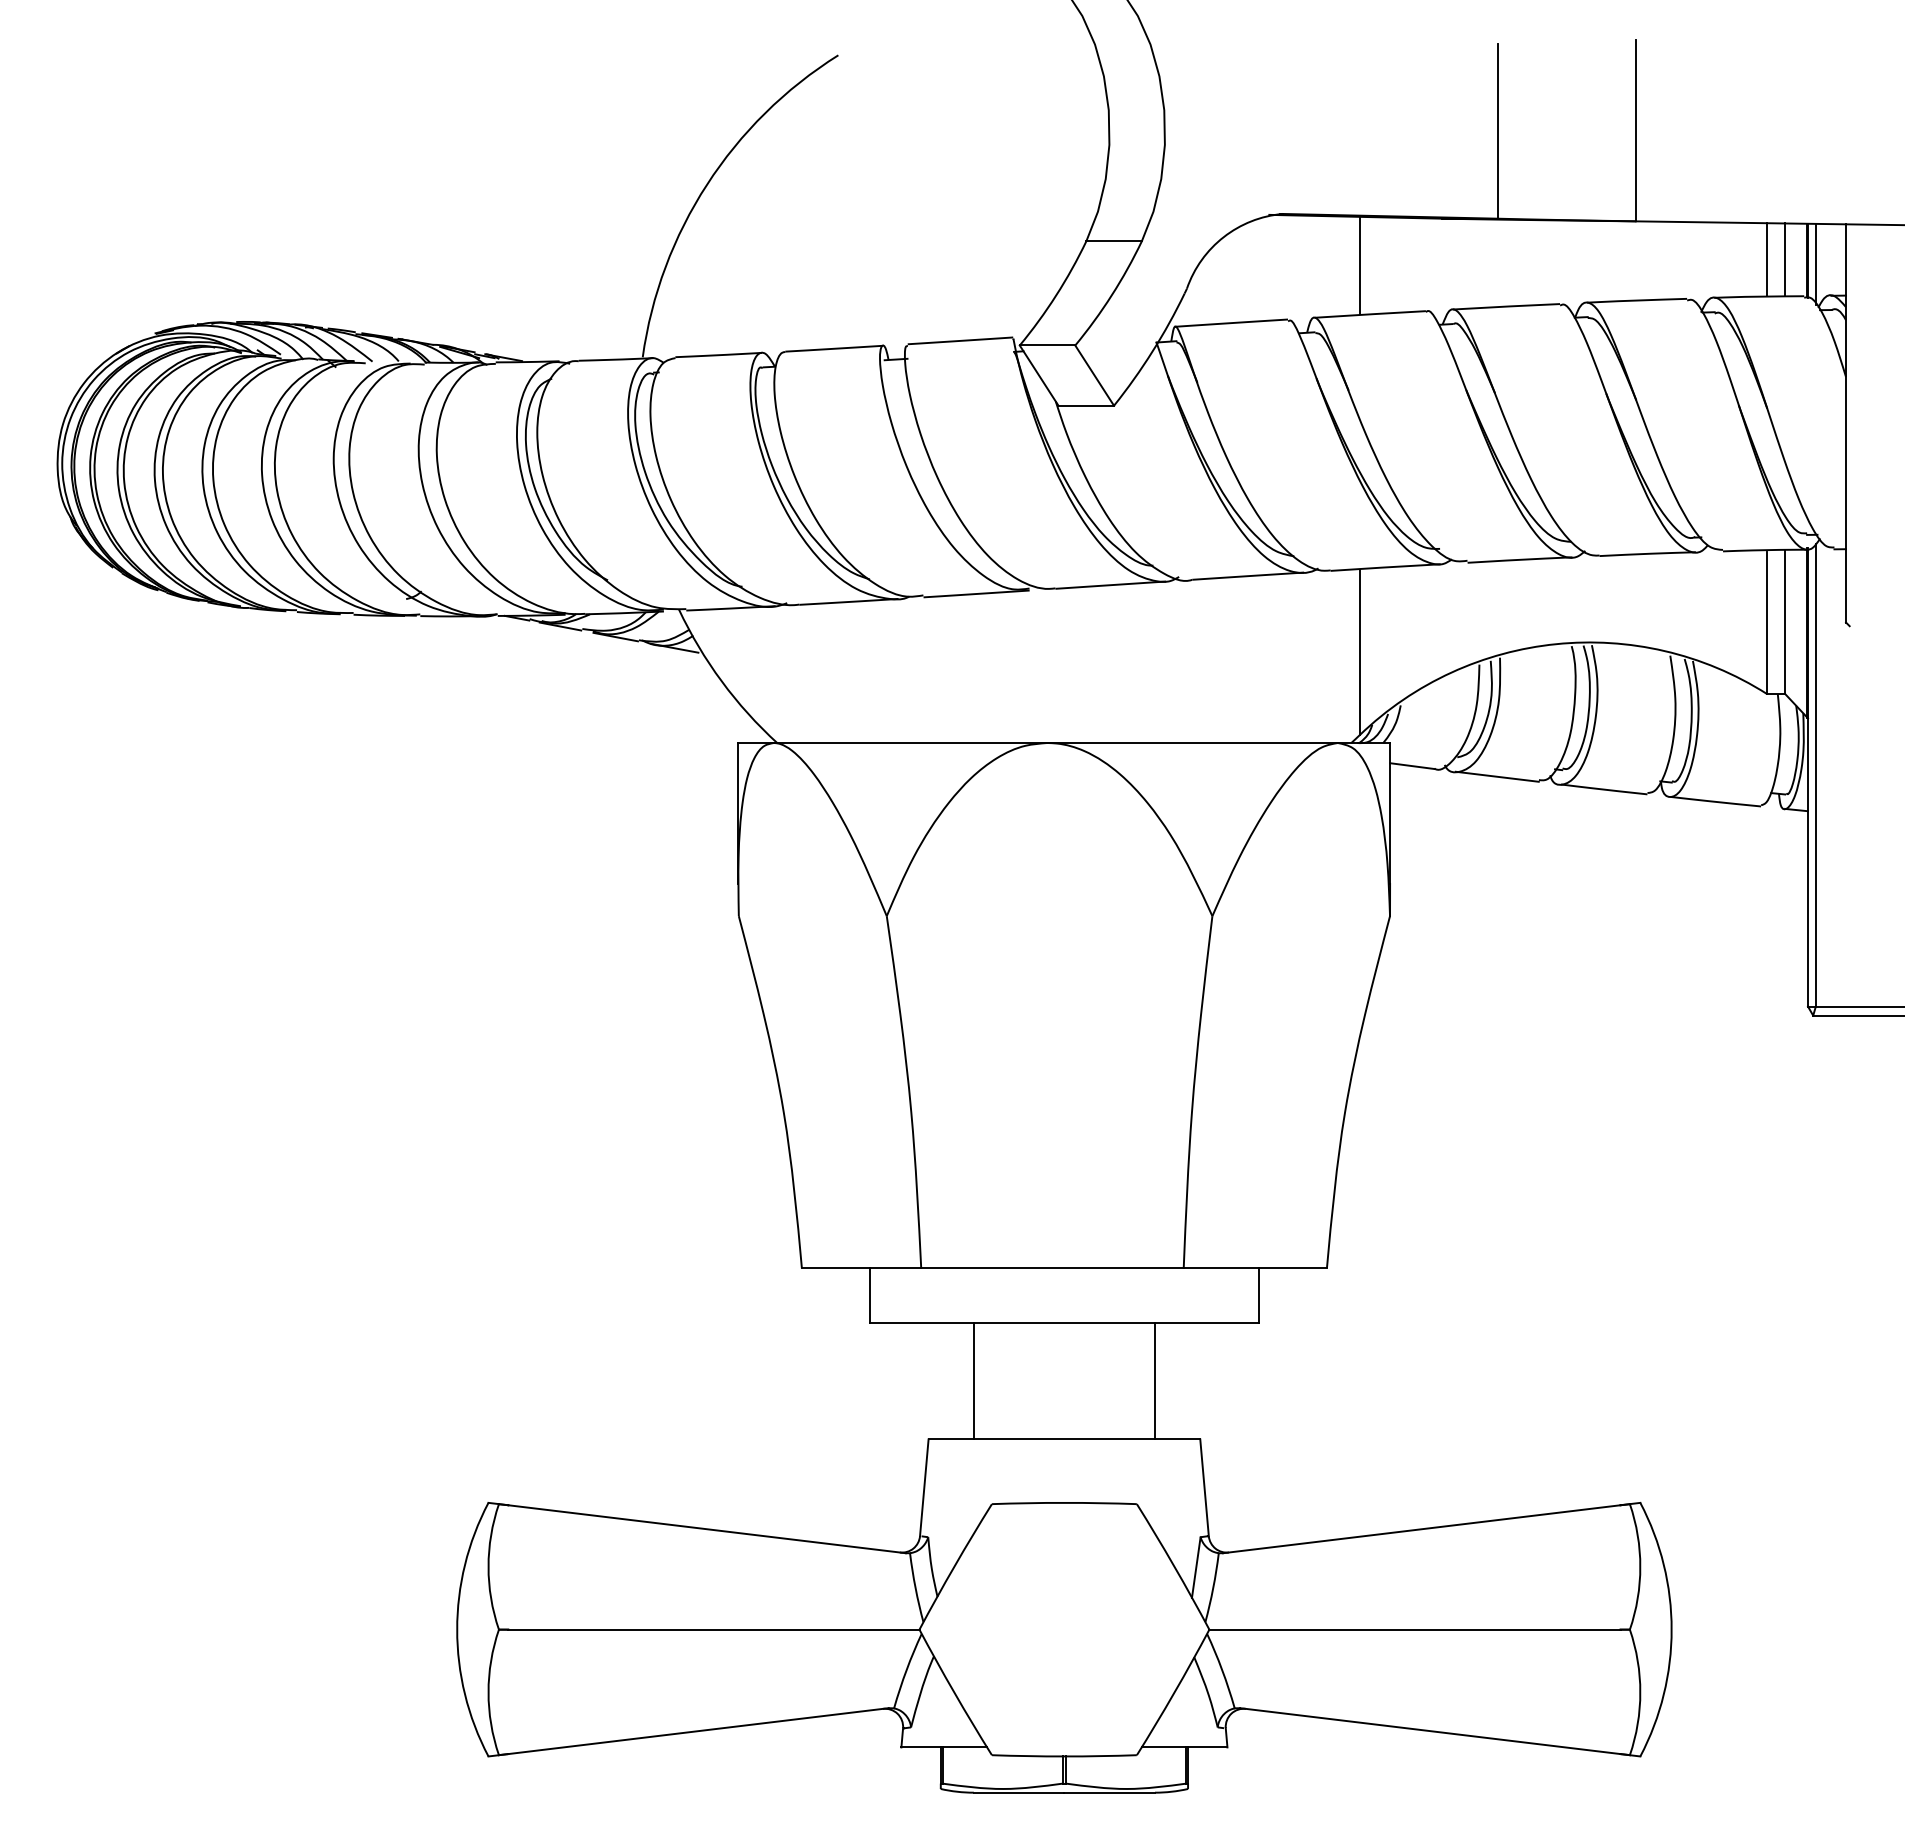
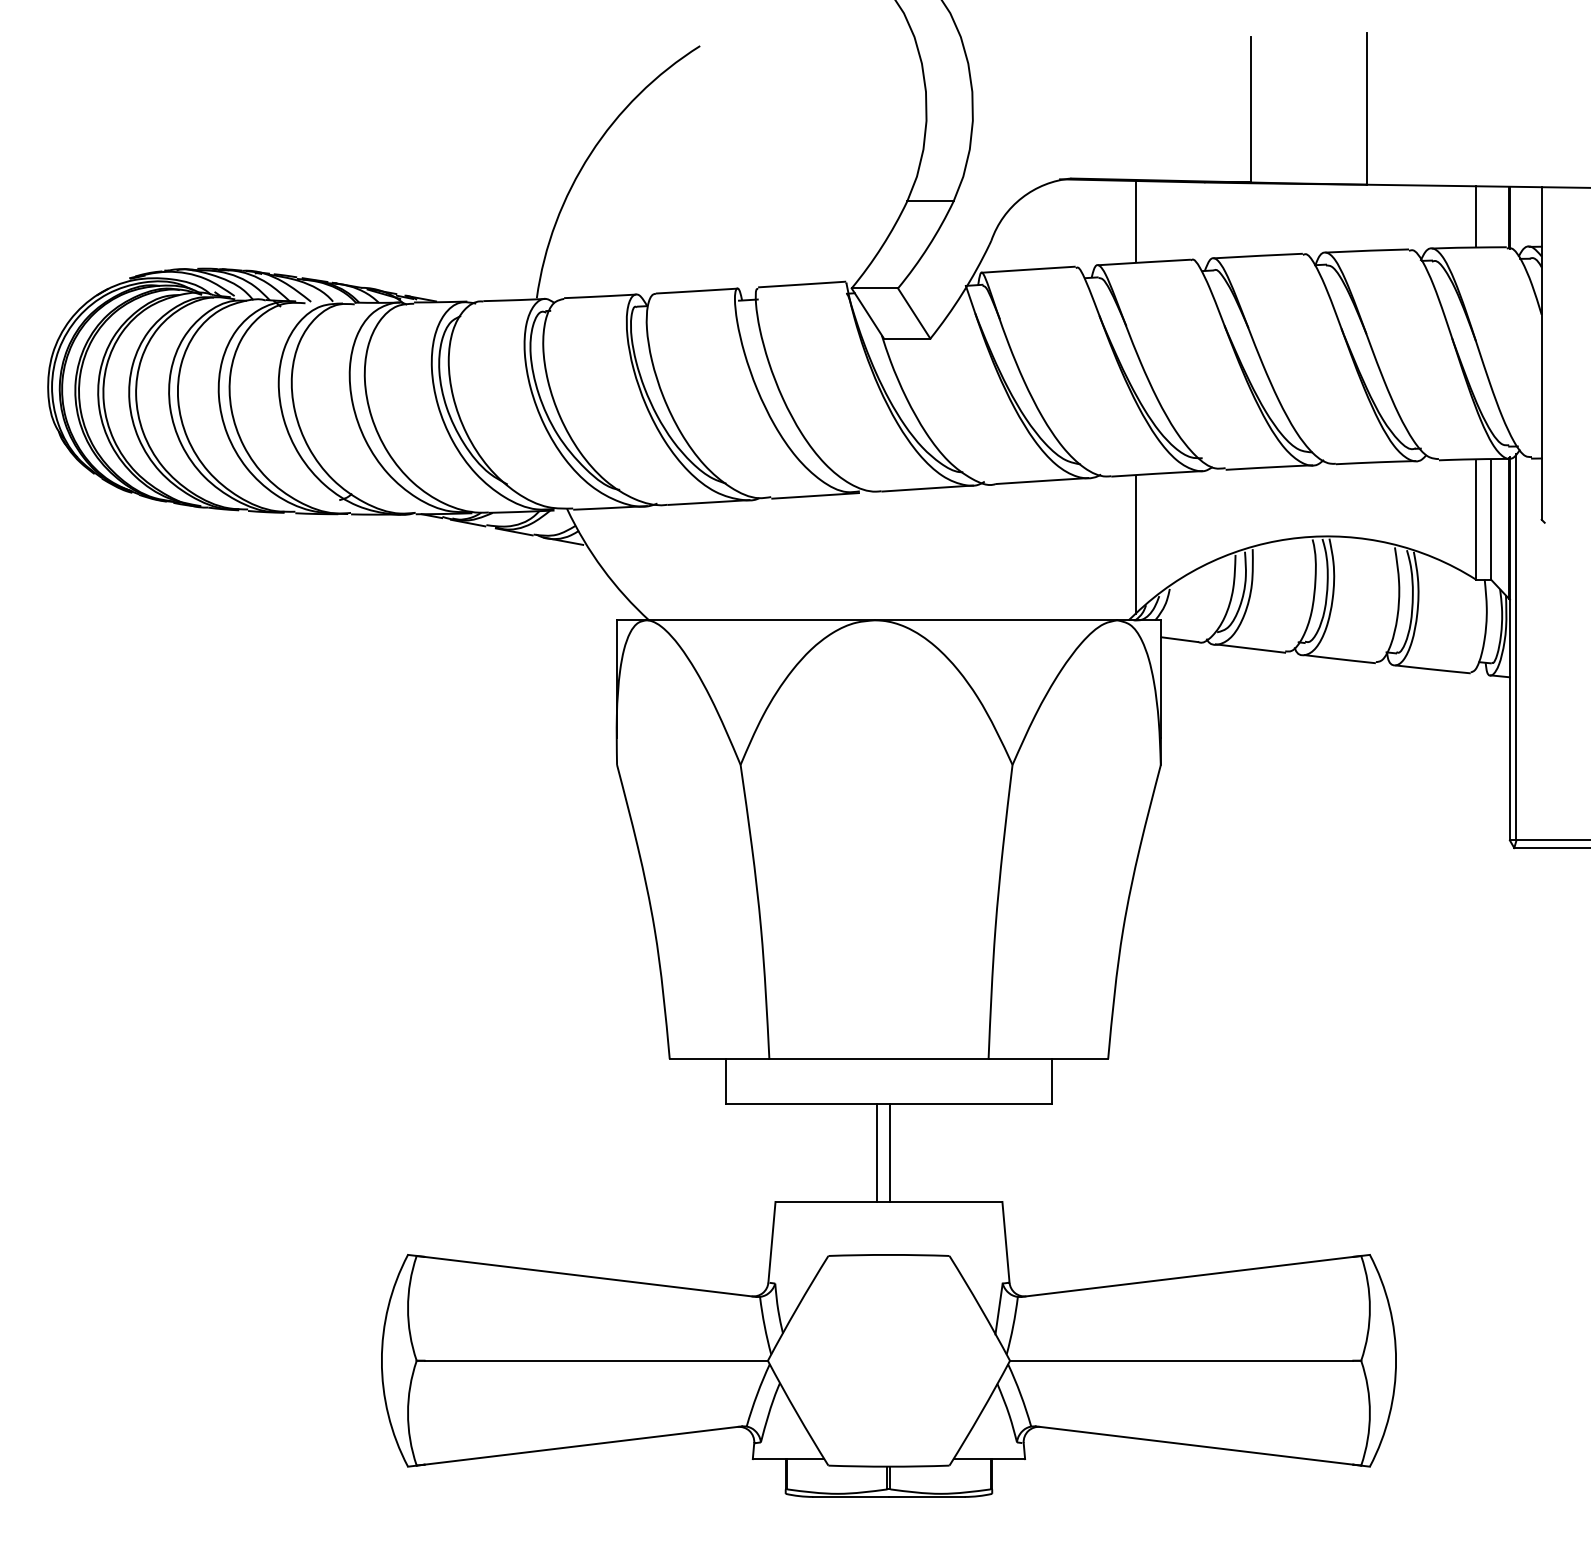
line: (1785, 259) -> (1491, 216), removed
line: (1815, 263) -> (1516, 219), removed
line: (973, 1380) -> (876, 1152), moved
line: (1155, 1380) -> (890, 1152), moved

